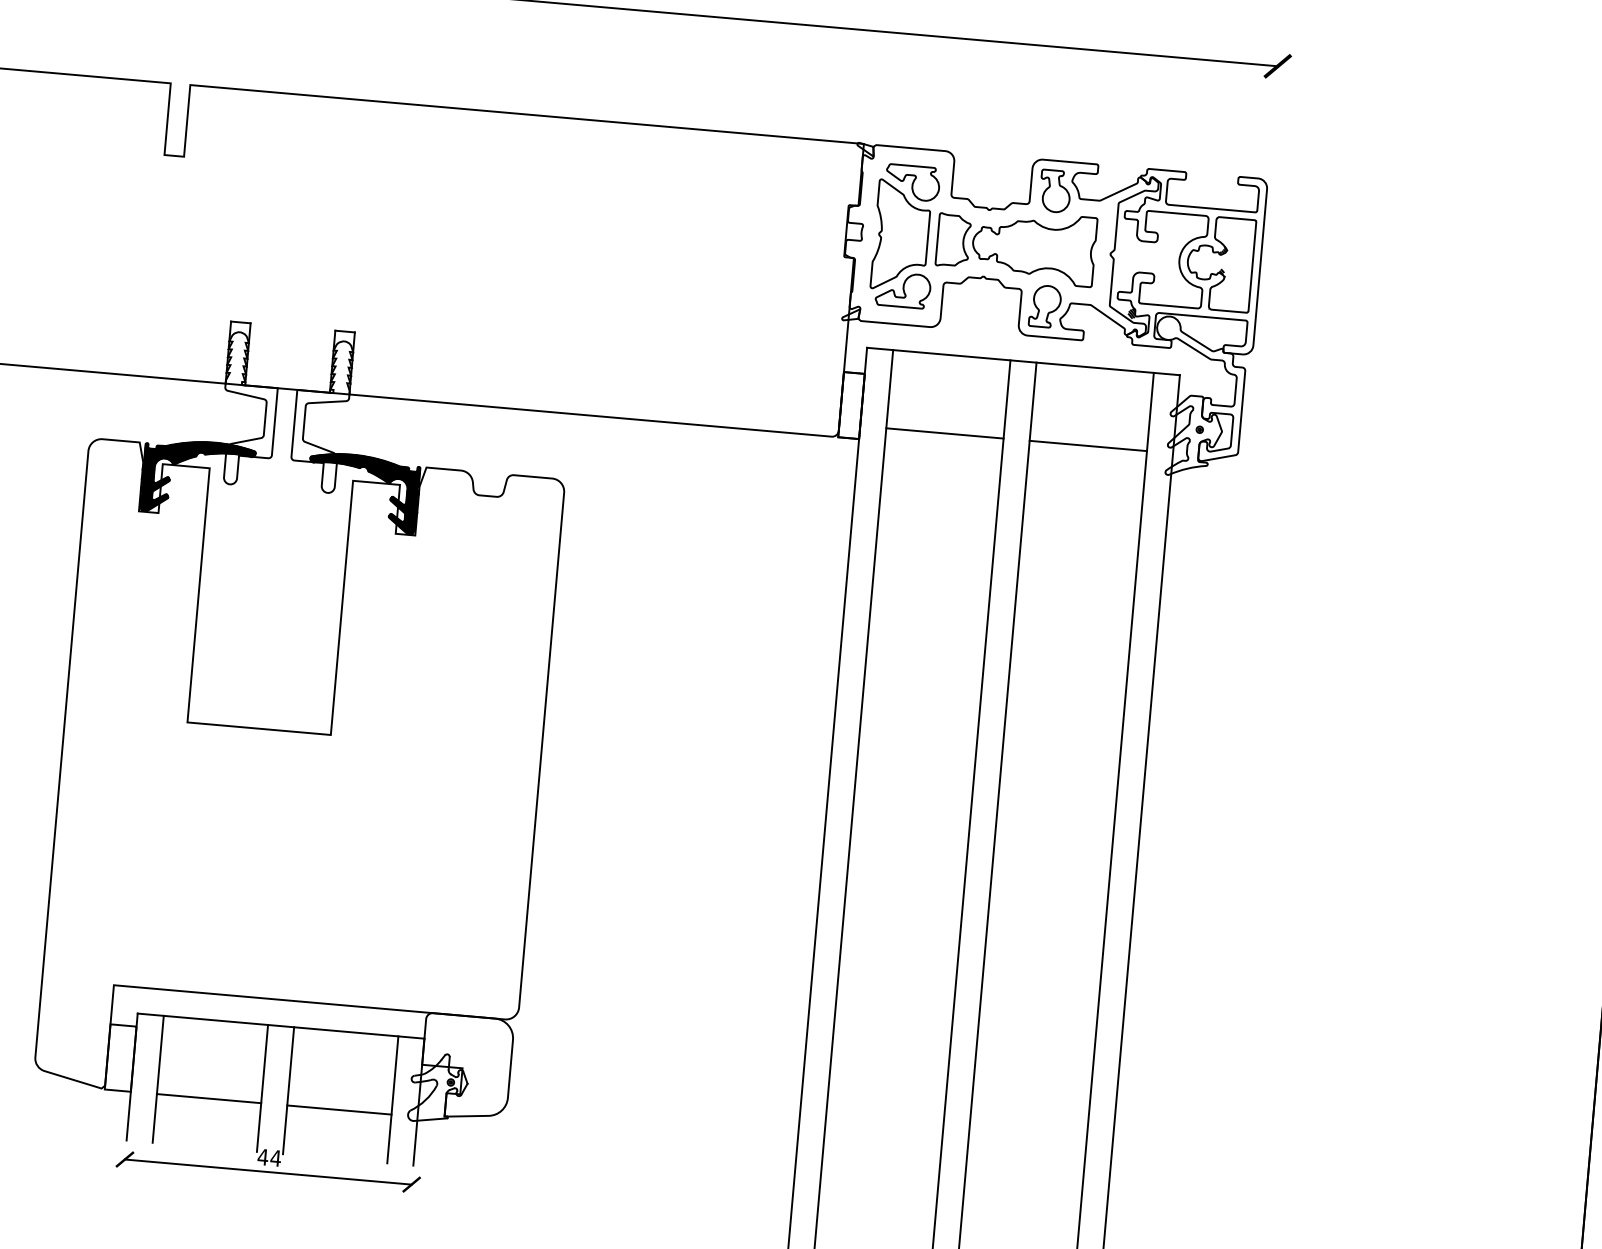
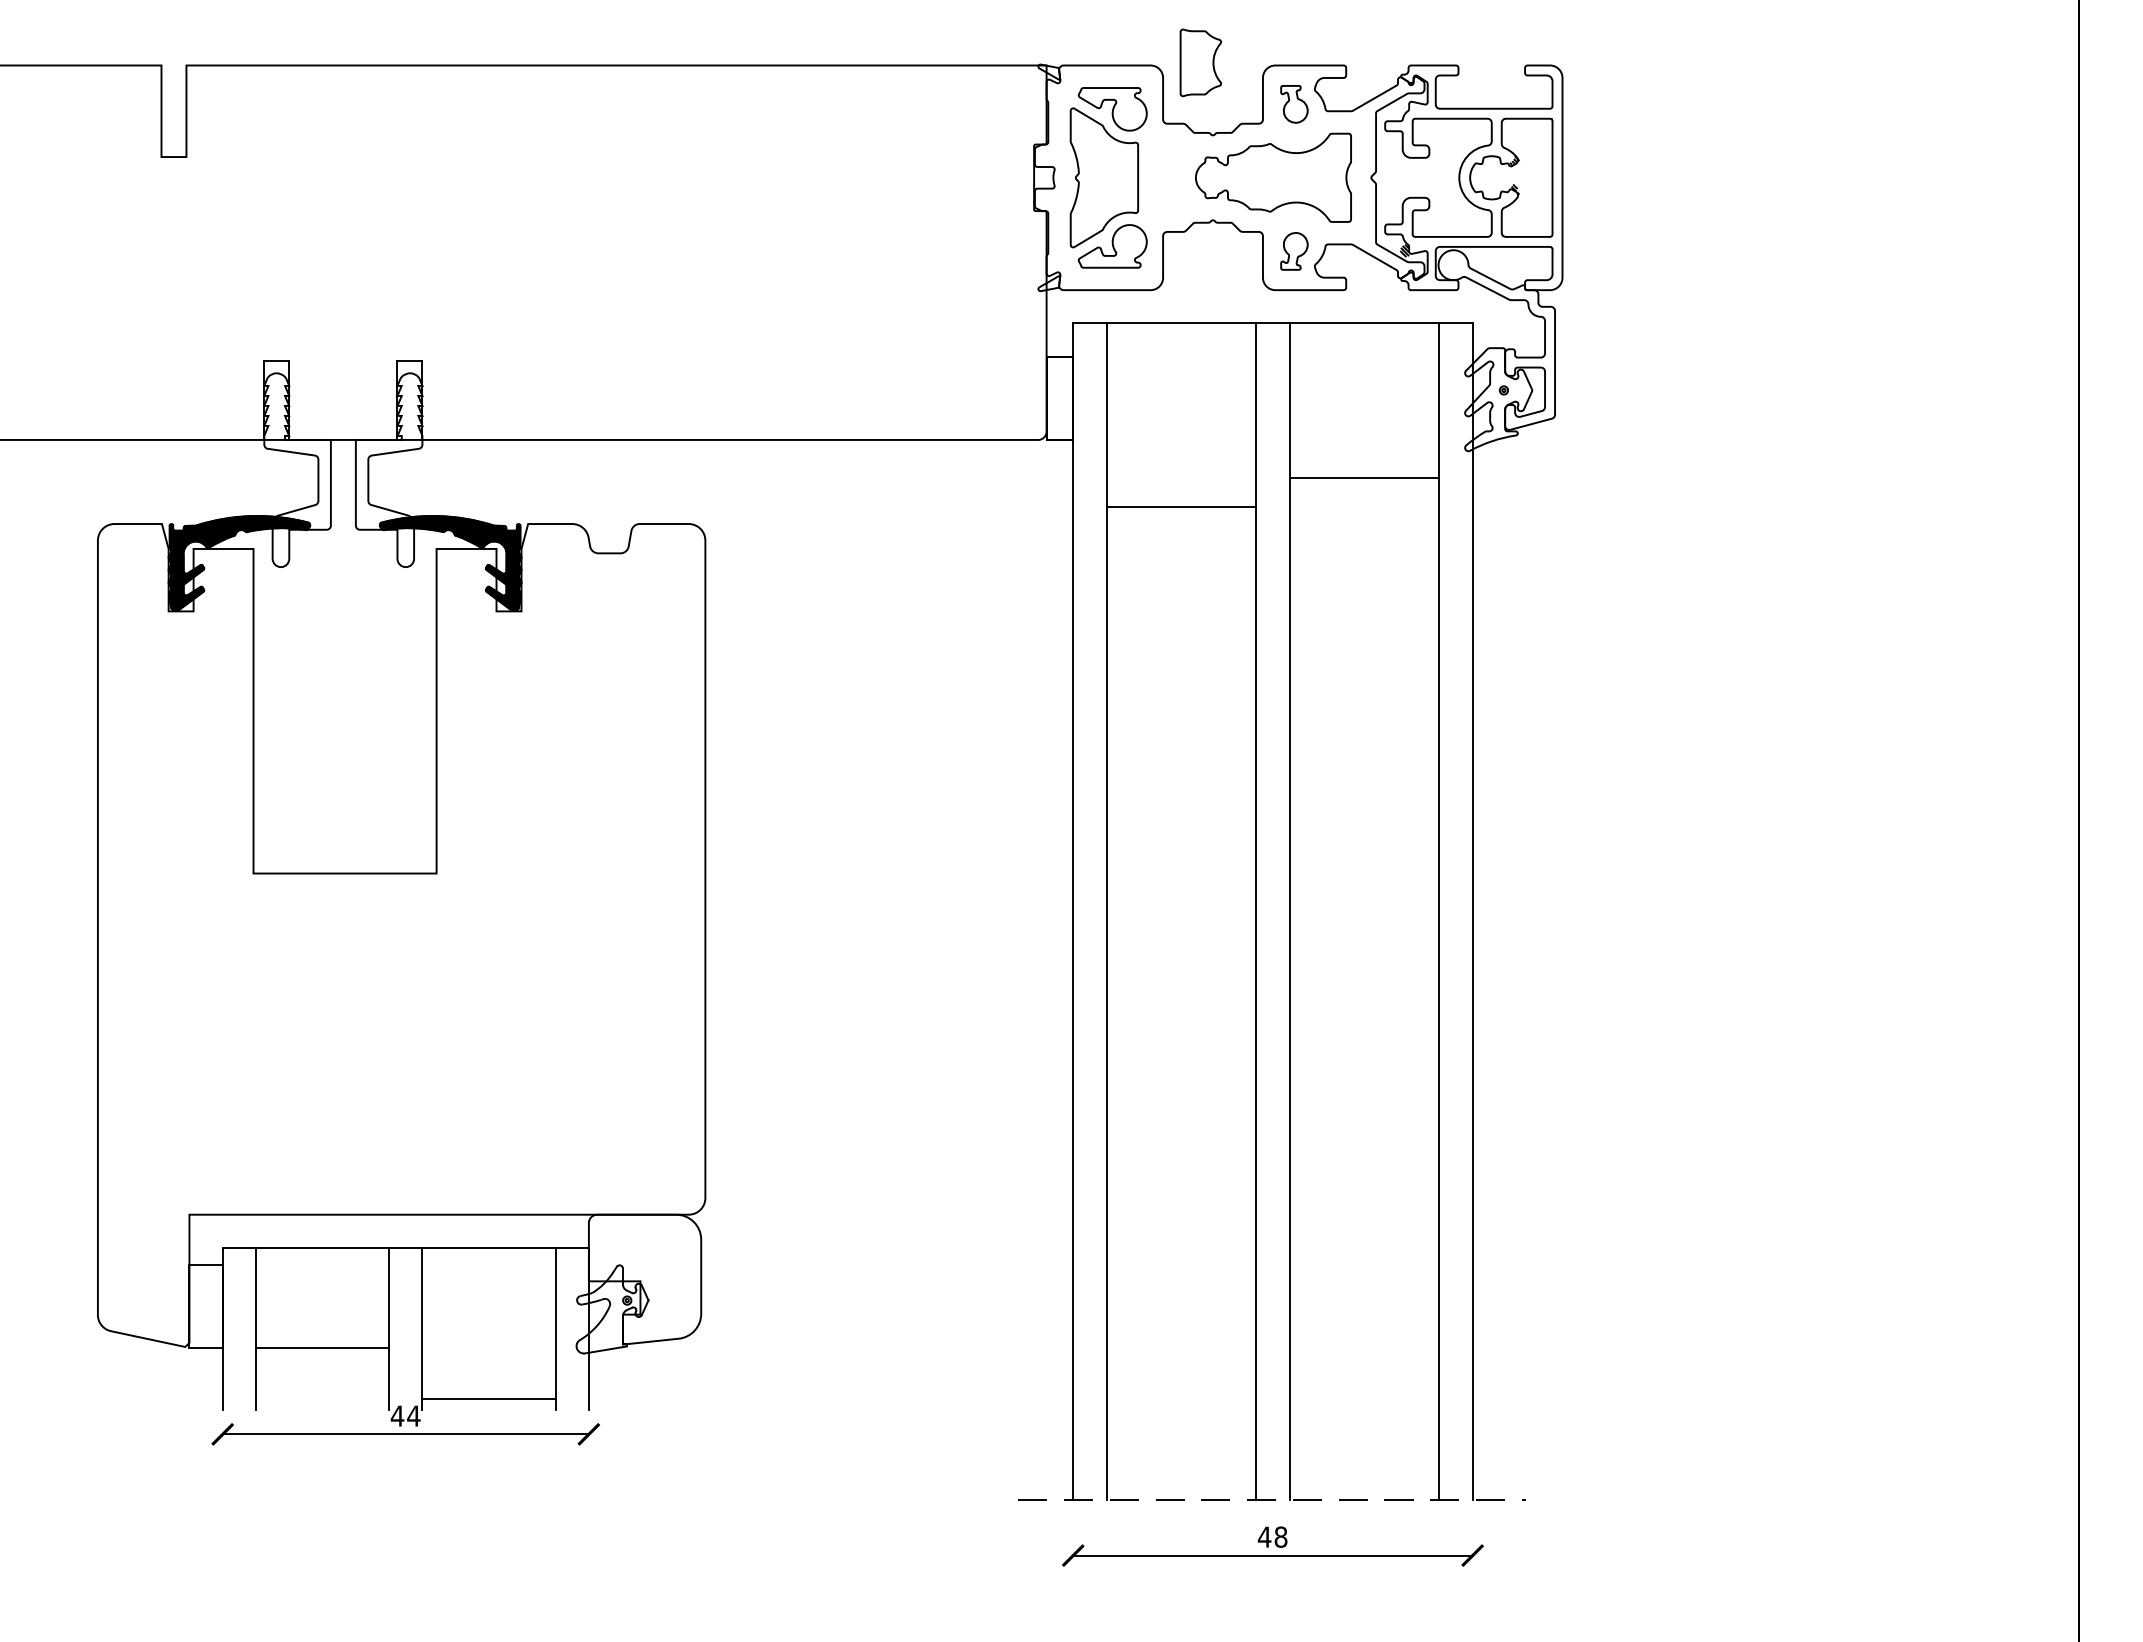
part: (1055, 191) -> (1294, 104), size x0.7
curve: (962, 241) -> (1212, 62), moved
part: (1045, 306) -> (1294, 251), size x0.7
line: (945, 433) -> (1181, 507), moved
line: (1088, 446) -> (1364, 478), moved
line: (339, 1109) -> (488, 1398), moved

